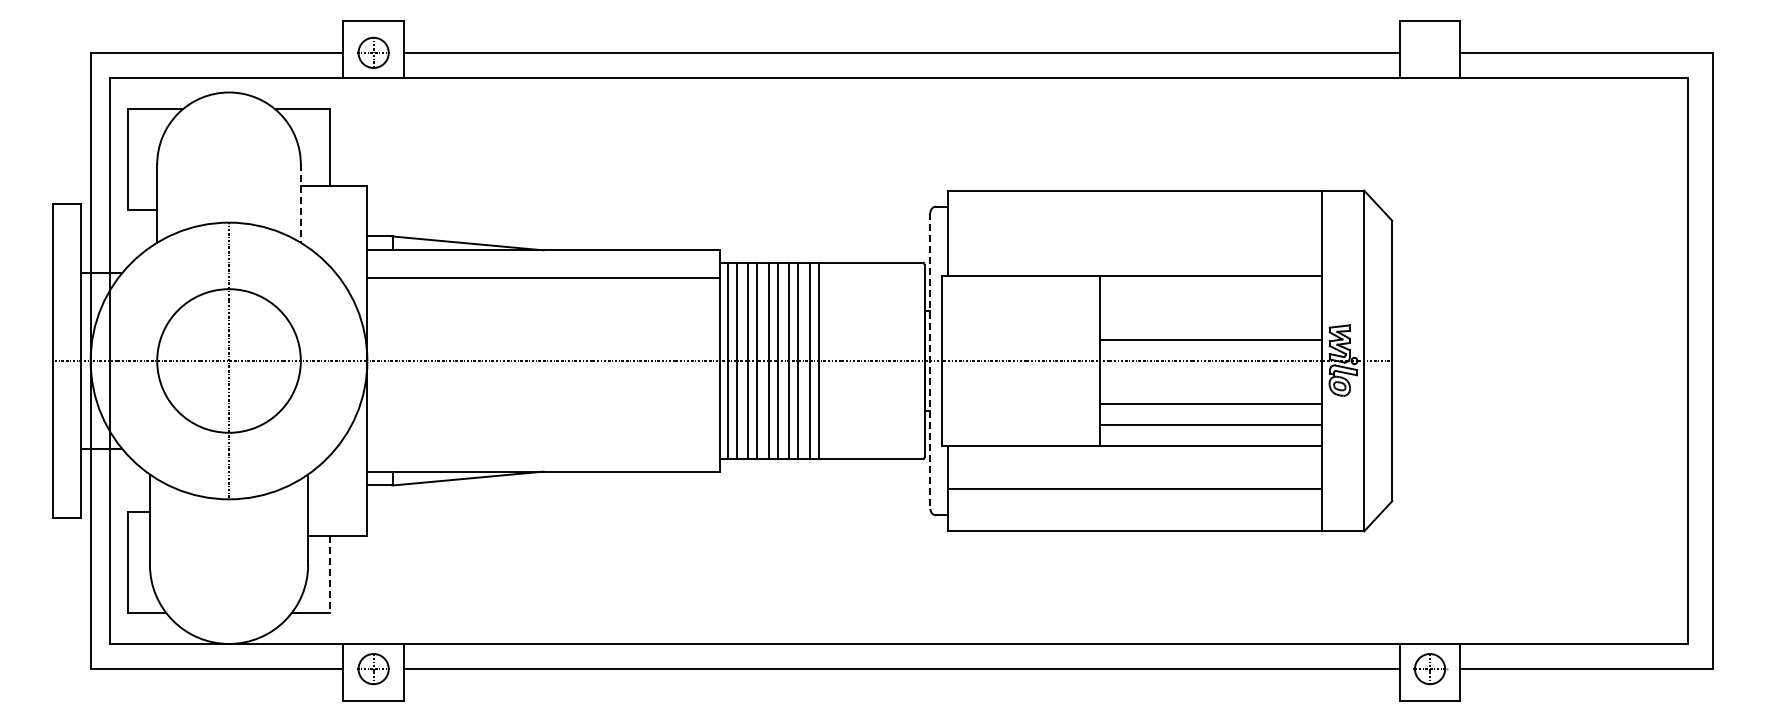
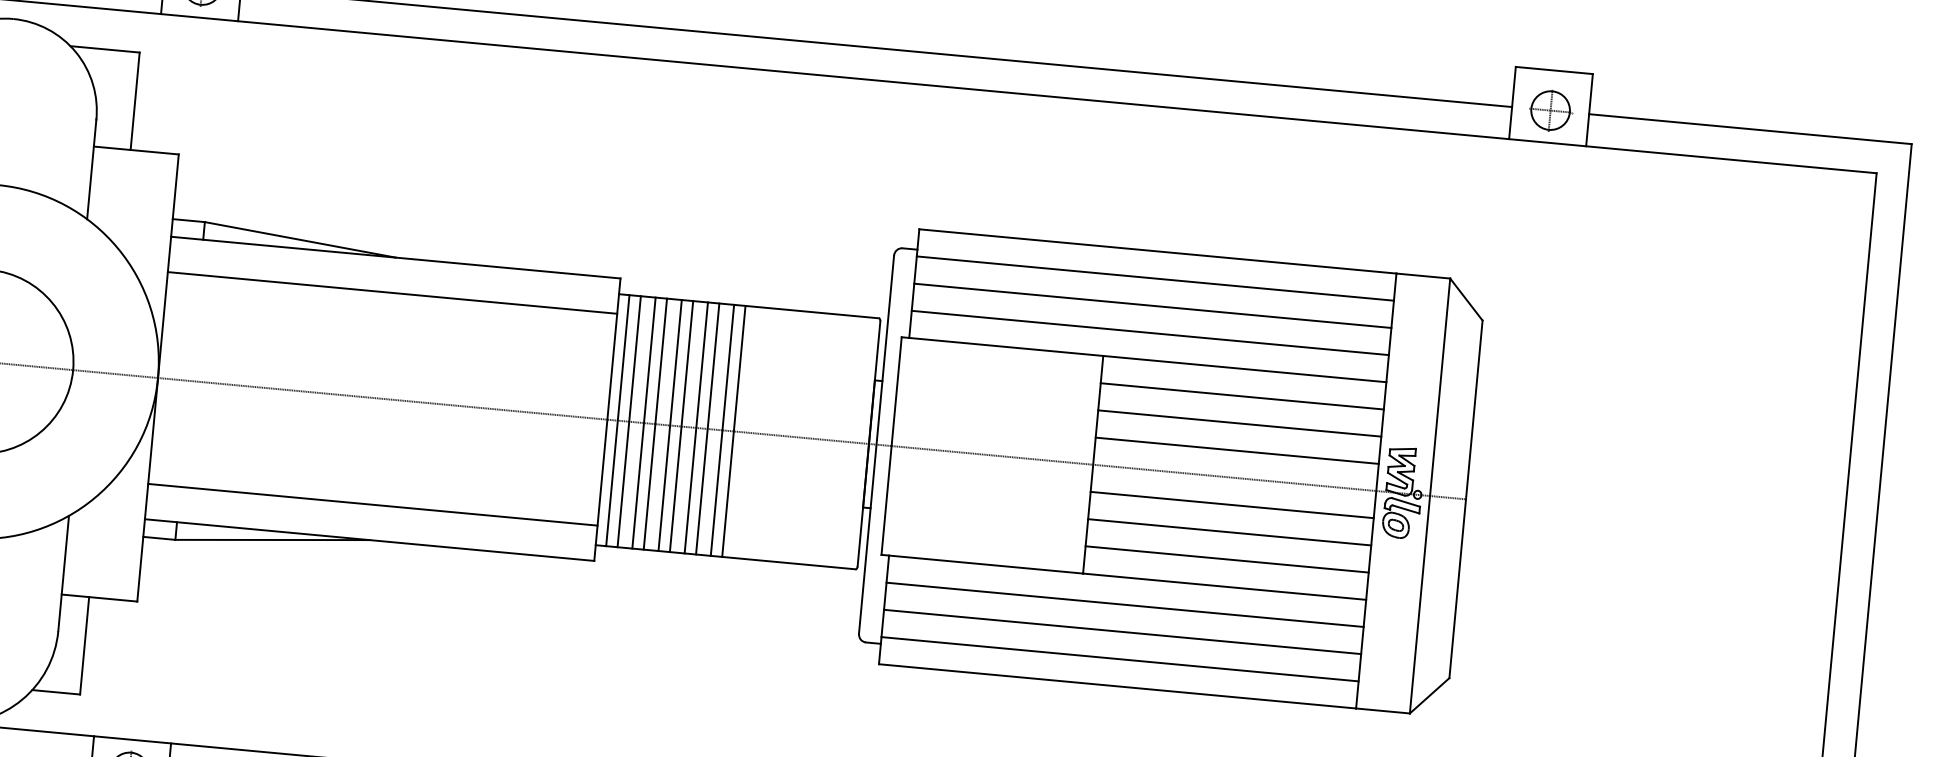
part: (1430, 52) -> (1551, 110), added
line: (300, 204) -> (91, 170), dashed -> solid
line: (1135, 211) -> (1155, 278), added
line: (1135, 233) -> (1153, 306), added
line: (1135, 254) -> (1150, 333), added
line: (1211, 297) -> (1242, 396), added
line: (1211, 318) -> (1240, 423), added
line: (930, 361) -> (876, 445), dashed -> solid
line: (1211, 382) -> (1232, 505), added
line: (543, 444) -> (372, 505), added
line: (1135, 467) -> (1125, 604), added
line: (1135, 510) -> (1120, 659), added
line: (329, 574) -> (84, 645), dashed -> solid

